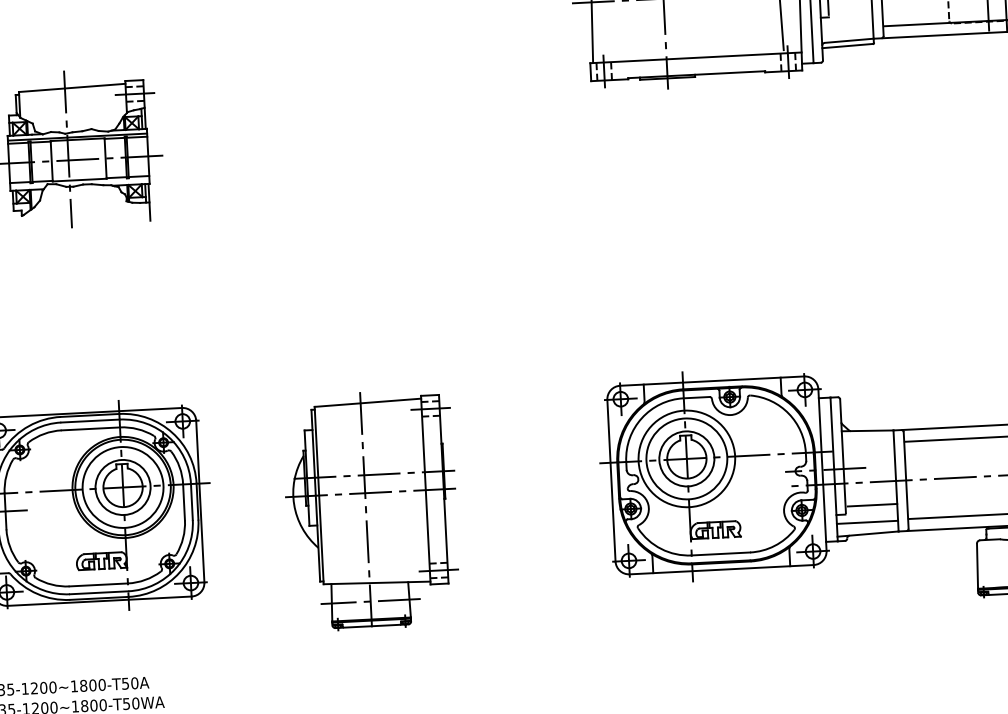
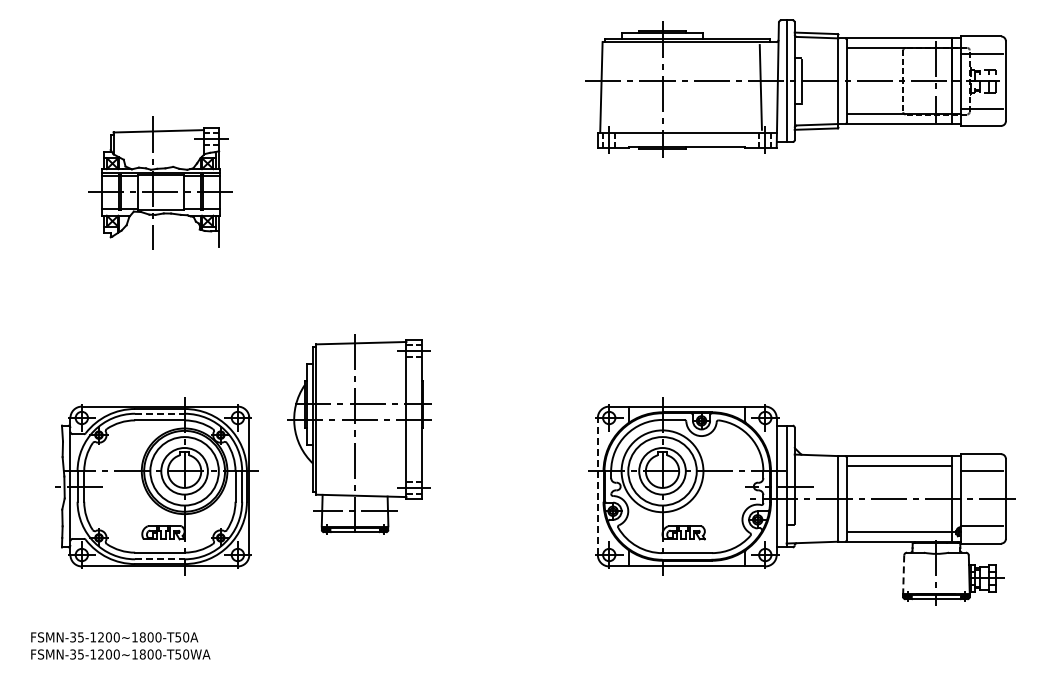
line: (89, 420) -> (159, 413), solid -> dashed
line: (611, 480) -> (597, 486), solid -> dashed
line: (872, 505) -> (817, 518), removed
part: (371, 510) -> (359, 434), moved
line: (867, 522) -> (812, 532), removed
line: (977, 566) -> (903, 574), solid -> dashed
line: (98, 593) -> (159, 559), solid -> dashed

